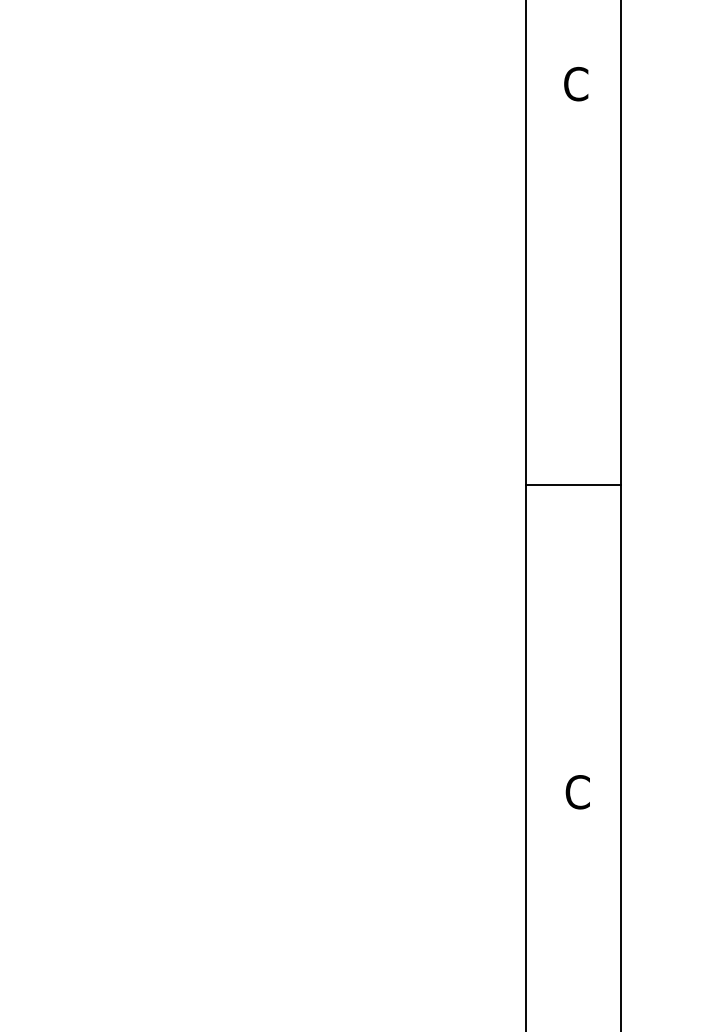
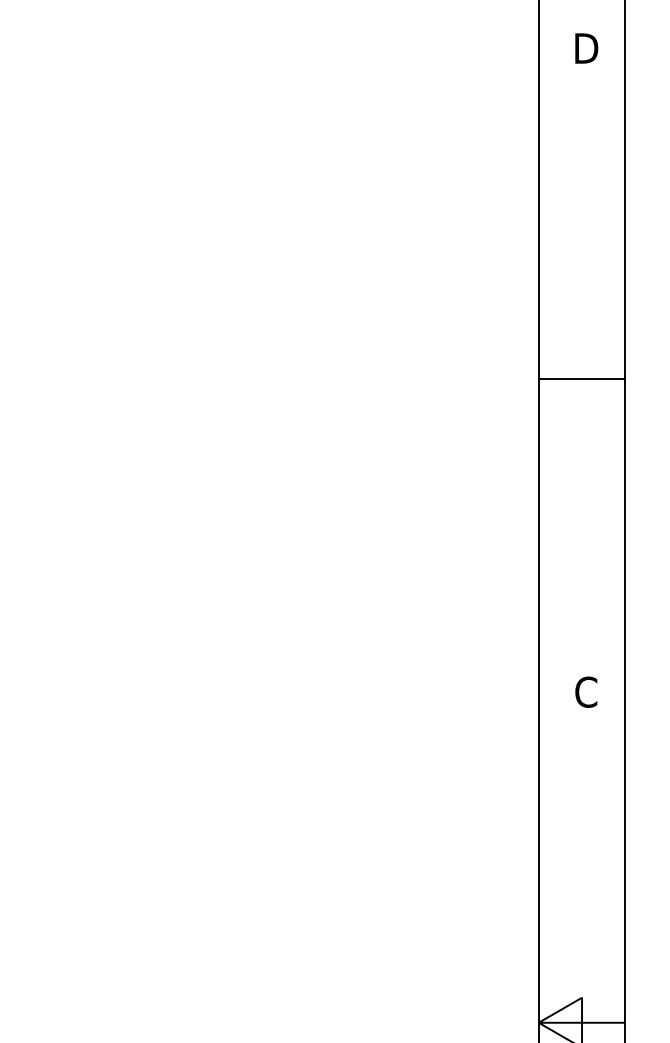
text: (577, 84) -> (585, 48), C -> D
line: (572, 485) -> (581, 379), moved

